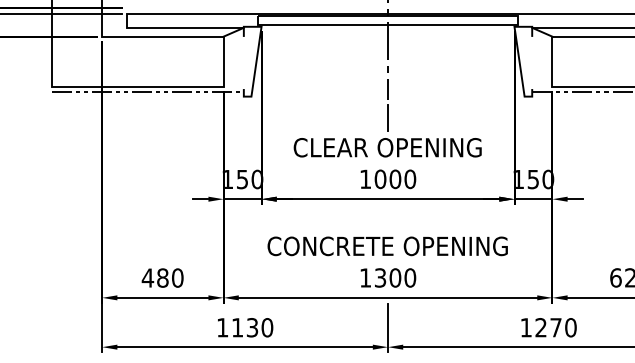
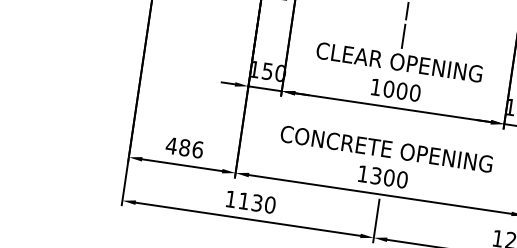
text: (177, 277) -> (197, 149), 480 -> 486

